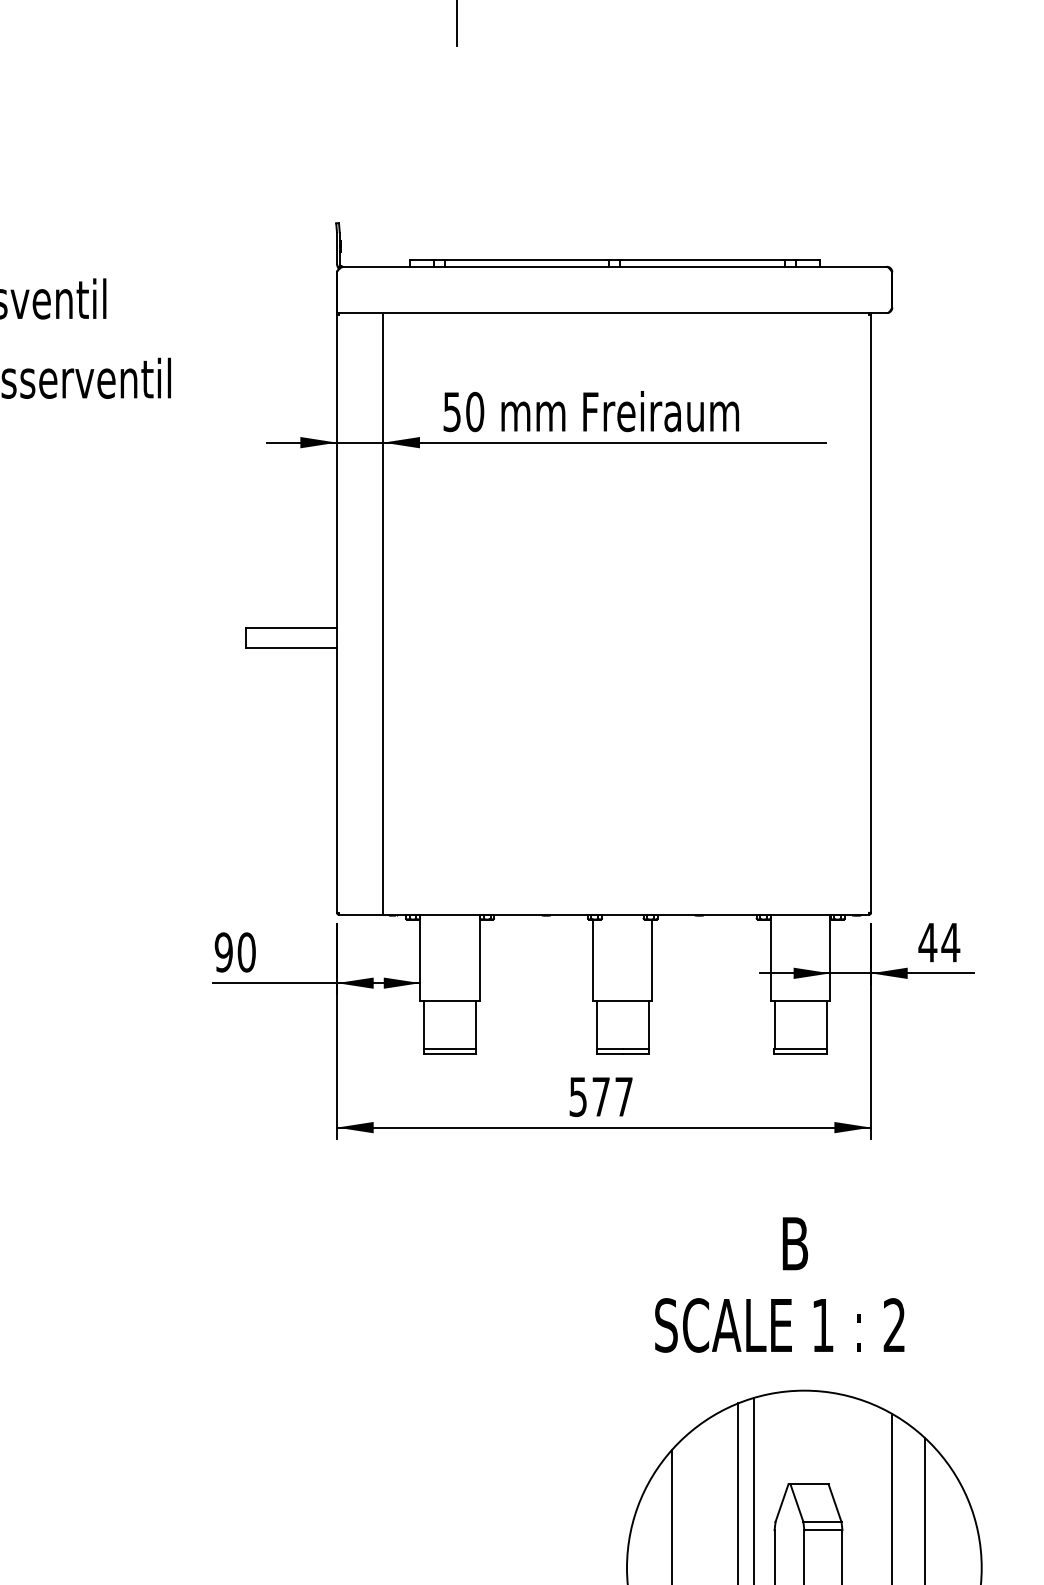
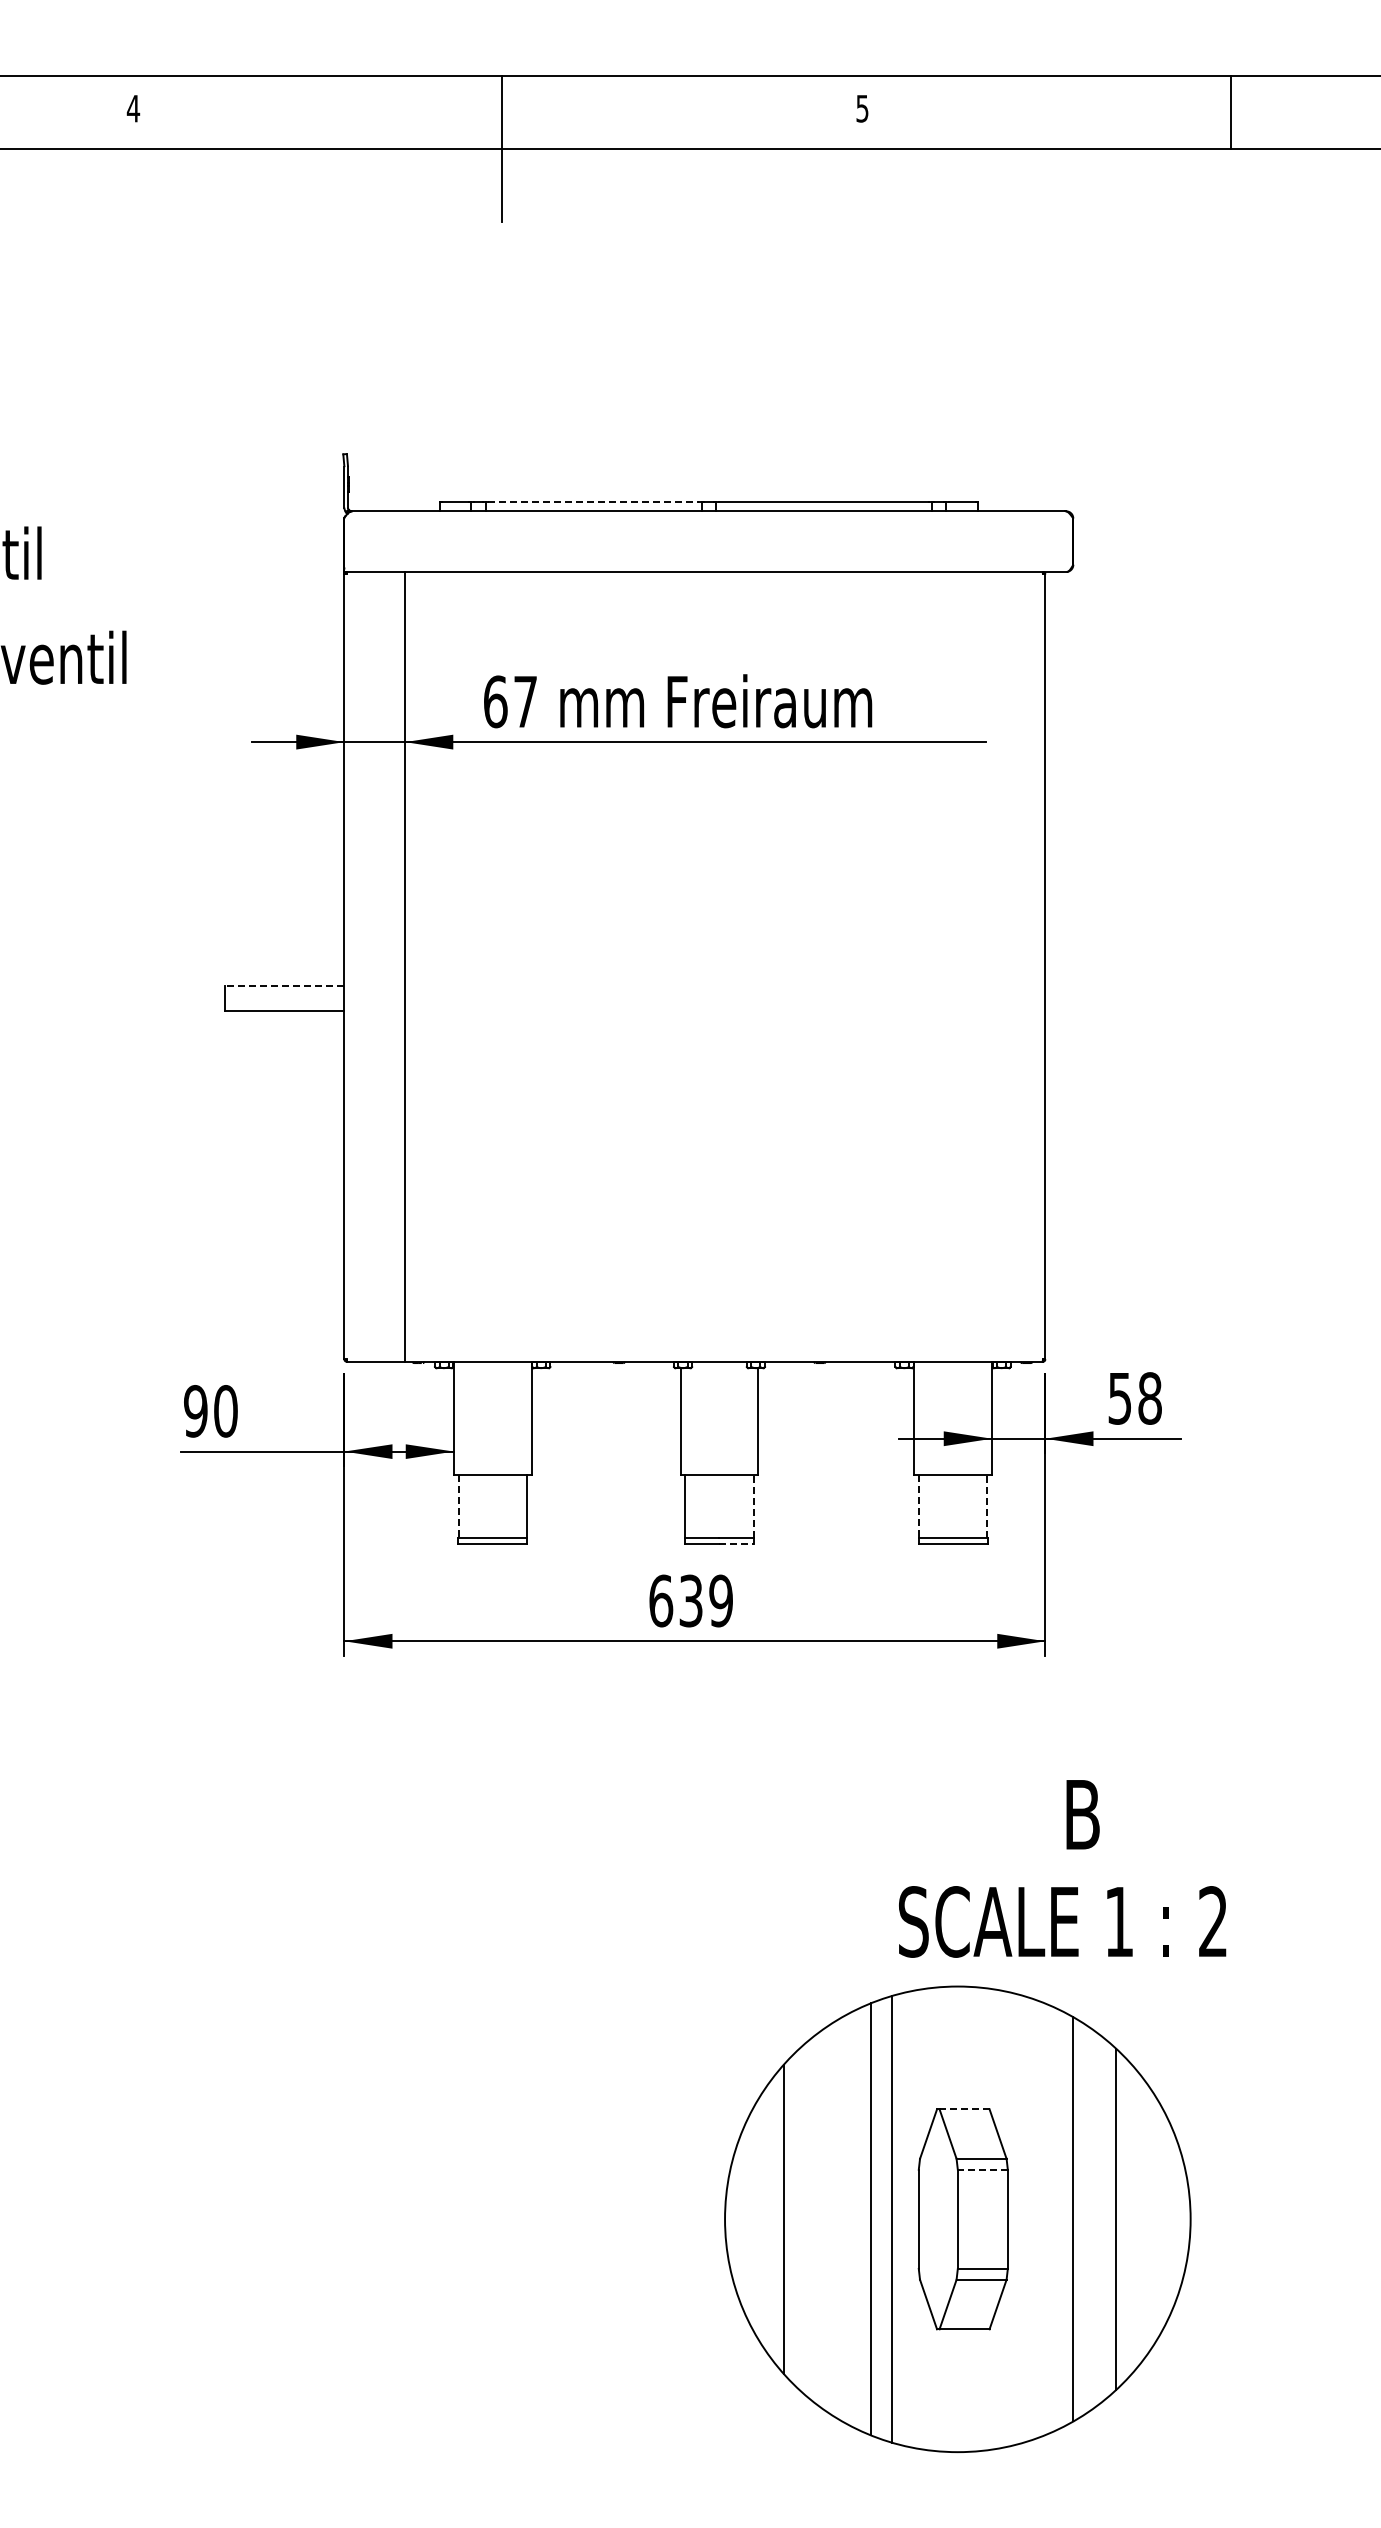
line: (527, 260) -> (594, 502), solid -> dashed
text: (463, 411) -> (510, 701), 50 -> 67
line: (291, 628) -> (284, 985), solid -> dashed
text: (938, 942) -> (1134, 1398), 44 -> 58
line: (423, 1024) -> (458, 1506), solid -> dashed
line: (648, 1024) -> (753, 1506), solid -> dashed
line: (775, 1024) -> (919, 1506), solid -> dashed
line: (826, 1024) -> (987, 1506), solid -> dashed
line: (636, 1053) -> (737, 1544), solid -> dashed
text: (600, 1096) -> (690, 1600), 577 -> 639
text: (779, 1284) -> (1062, 1868), moved
line: (809, 1484) -> (964, 2109), solid -> dashed
line: (823, 1530) -> (982, 2169), solid -> dashed

